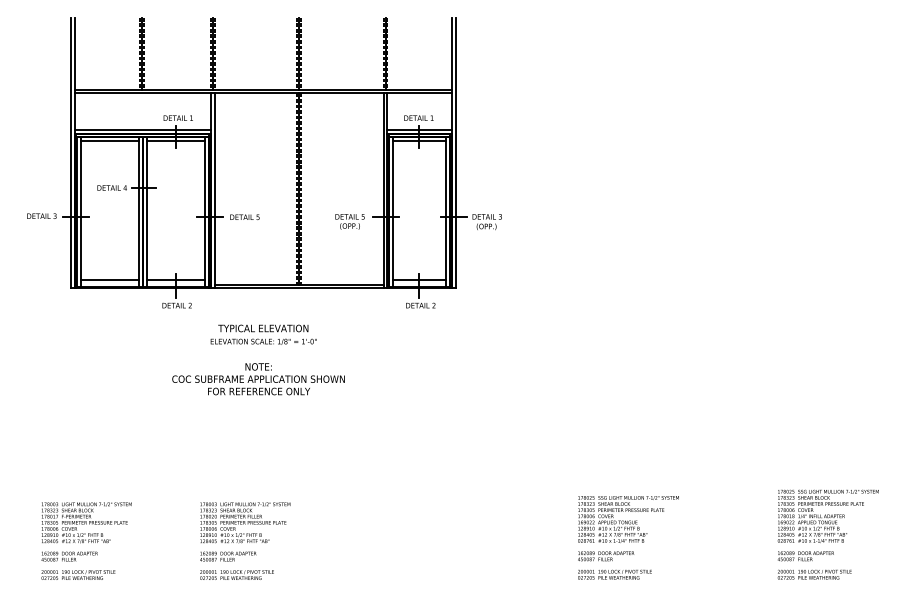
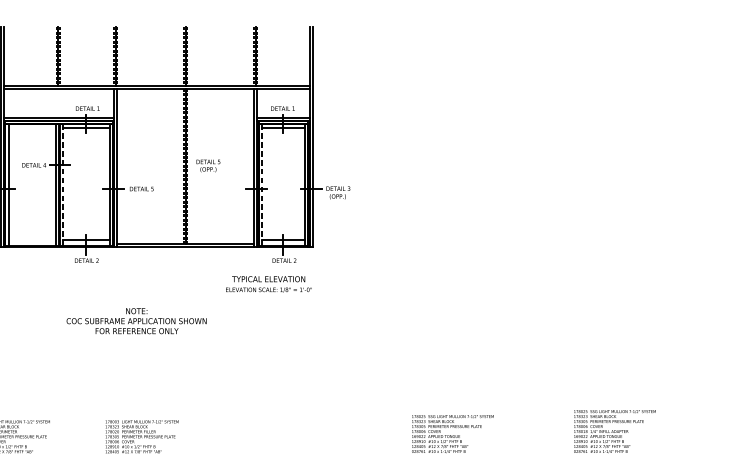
line: (109, 141) -> (31, 127), removed
line: (147, 212) -> (62, 185), solid -> dashed
line: (393, 212) -> (262, 185), solid -> dashed
text: (349, 221) -> (207, 165), moved
line: (109, 279) -> (31, 239), removed
text: (263, 334) -> (268, 284), moved
text: (258, 379) -> (136, 321), moved

